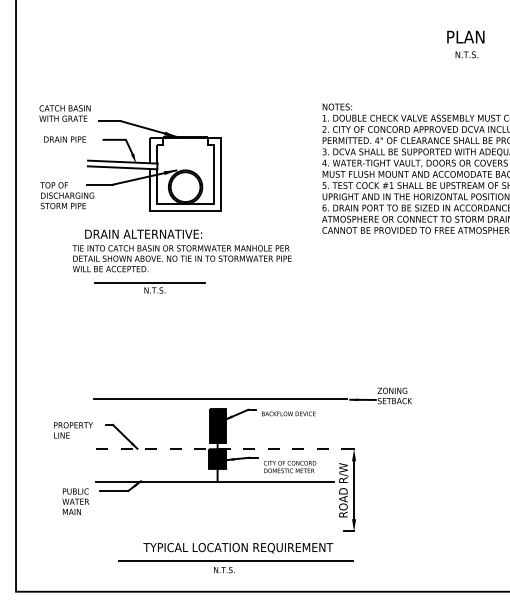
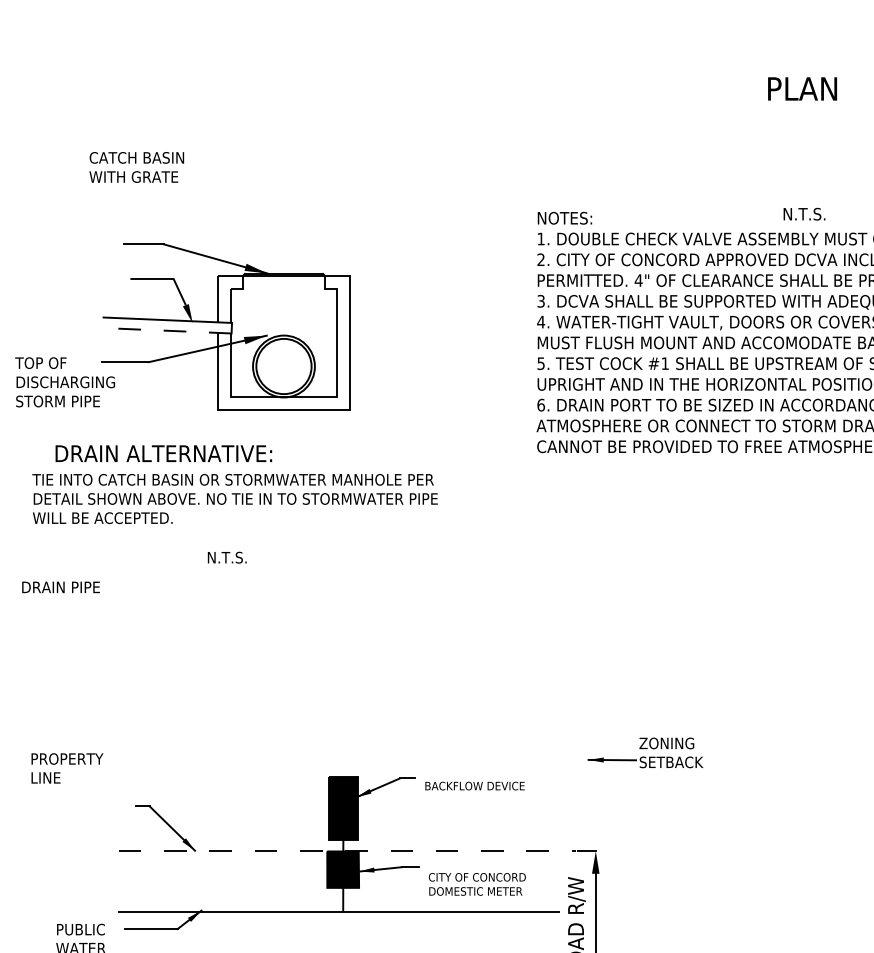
text: (466, 54) -> (803, 213), moved
text: (64, 113) -> (135, 167), moved
text: (64, 139) -> (60, 587), moved
line: (122, 167) -> (167, 330), solid -> dashed
text: (181, 250) -> (233, 483), moved
line: (149, 282) -> (217, 542), removed
line: (219, 399) -> (346, 759), removed
text: (73, 430) -> (67, 768), moved

